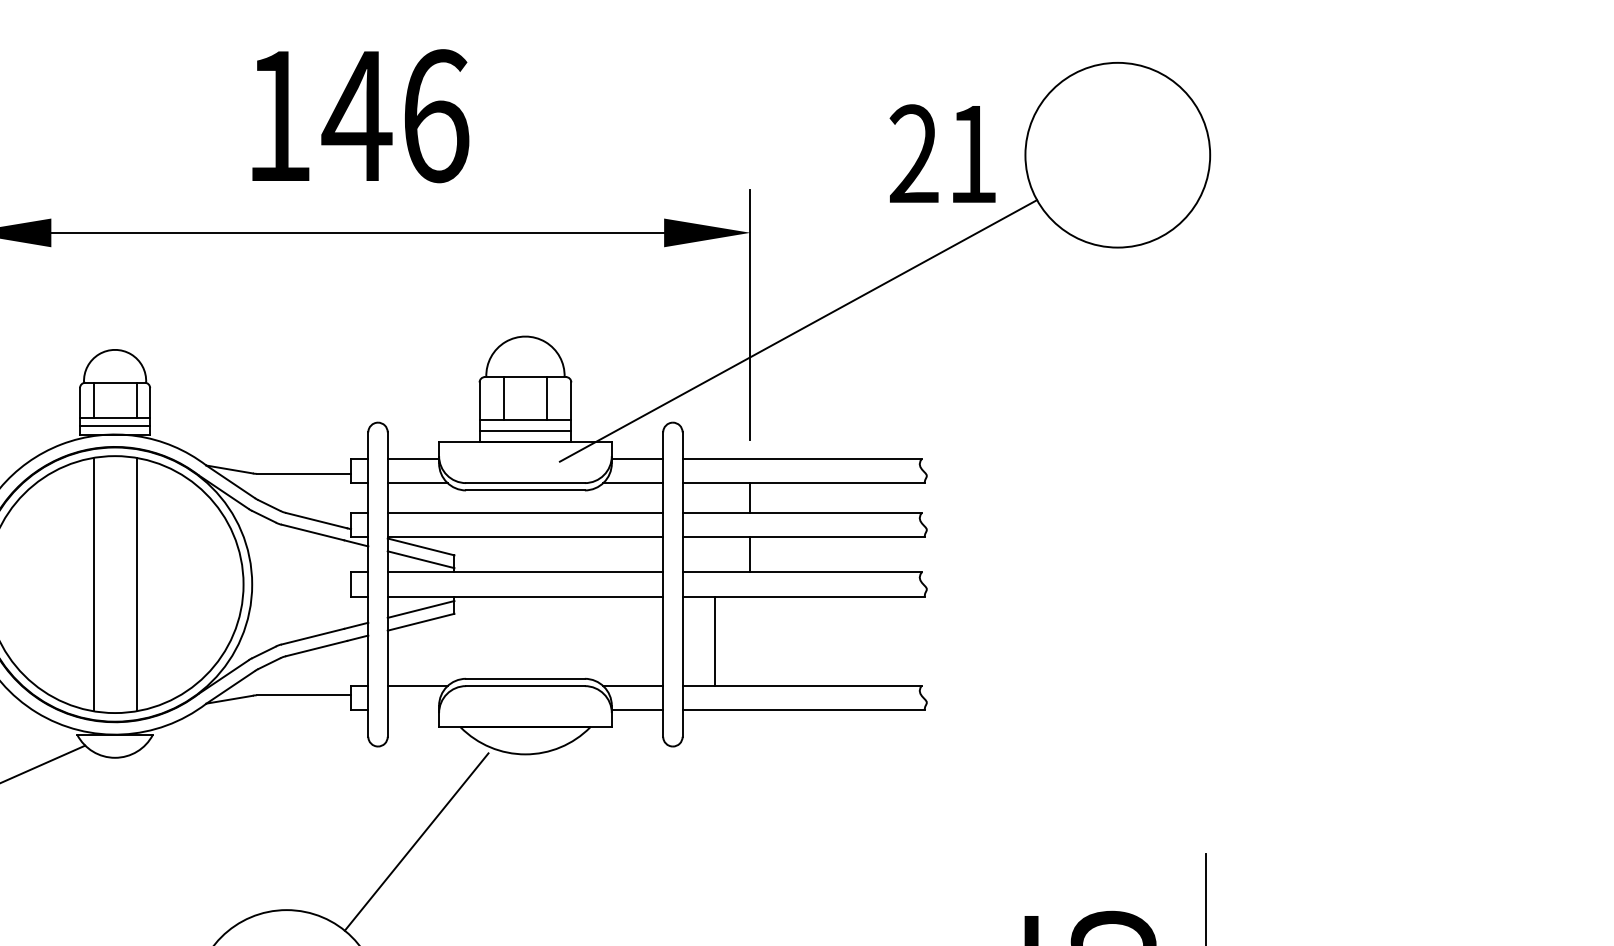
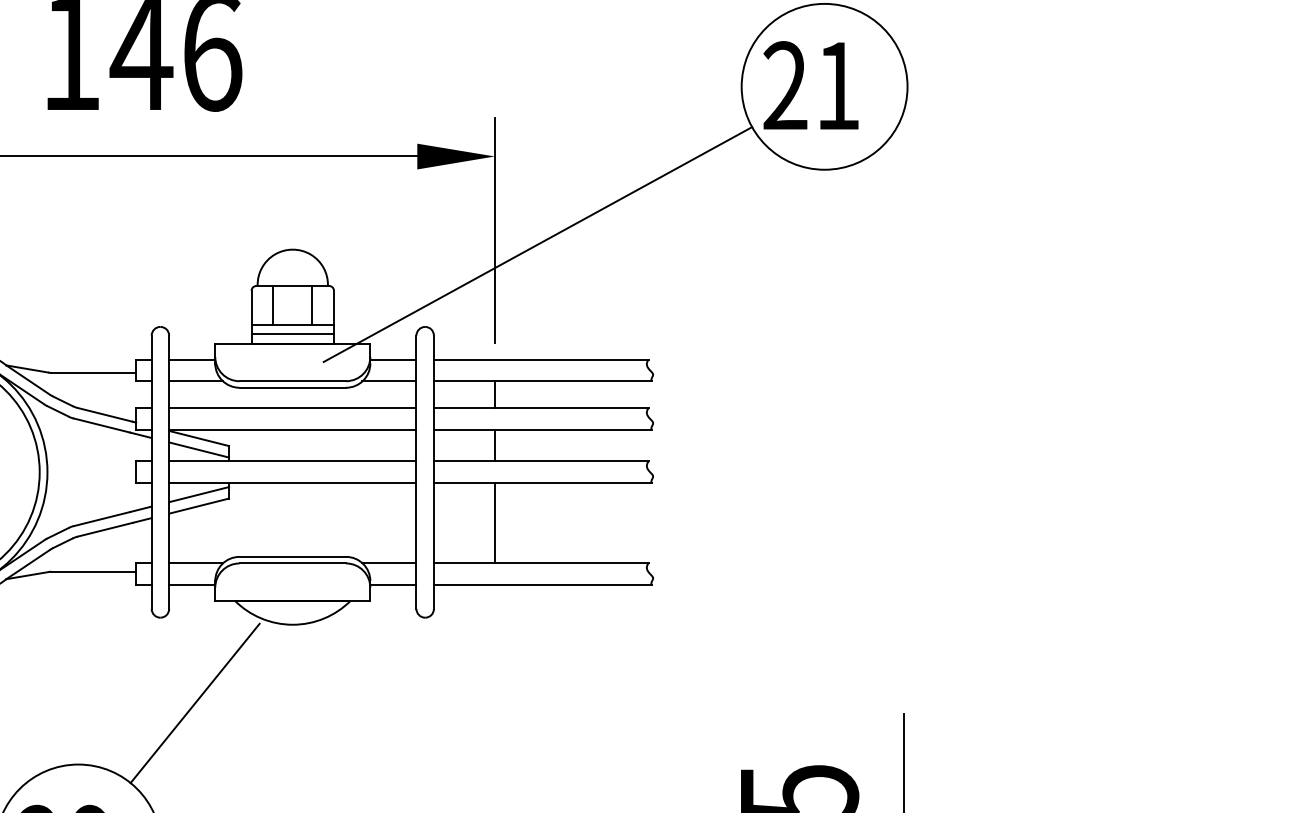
text: (942, 153) -> (810, 85), moved
line: (715, 640) -> (494, 522), moved
line: (413, 710) -> (192, 585), added

